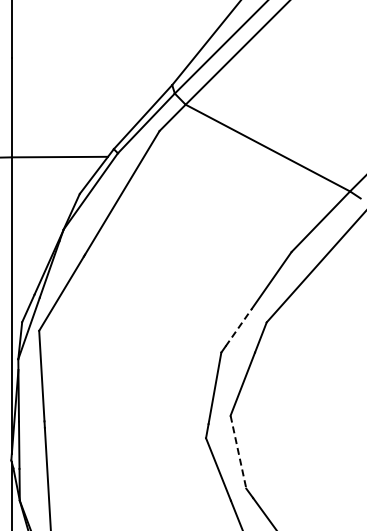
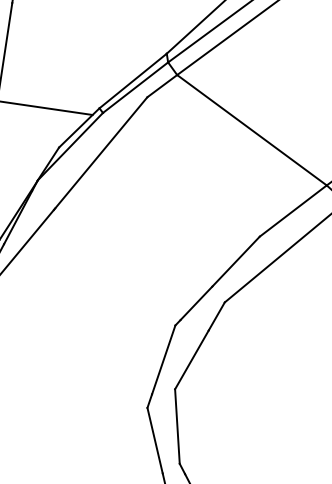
line: (239, 327) -> (197, 303), dashed -> solid
line: (238, 452) -> (177, 426), dashed -> solid

